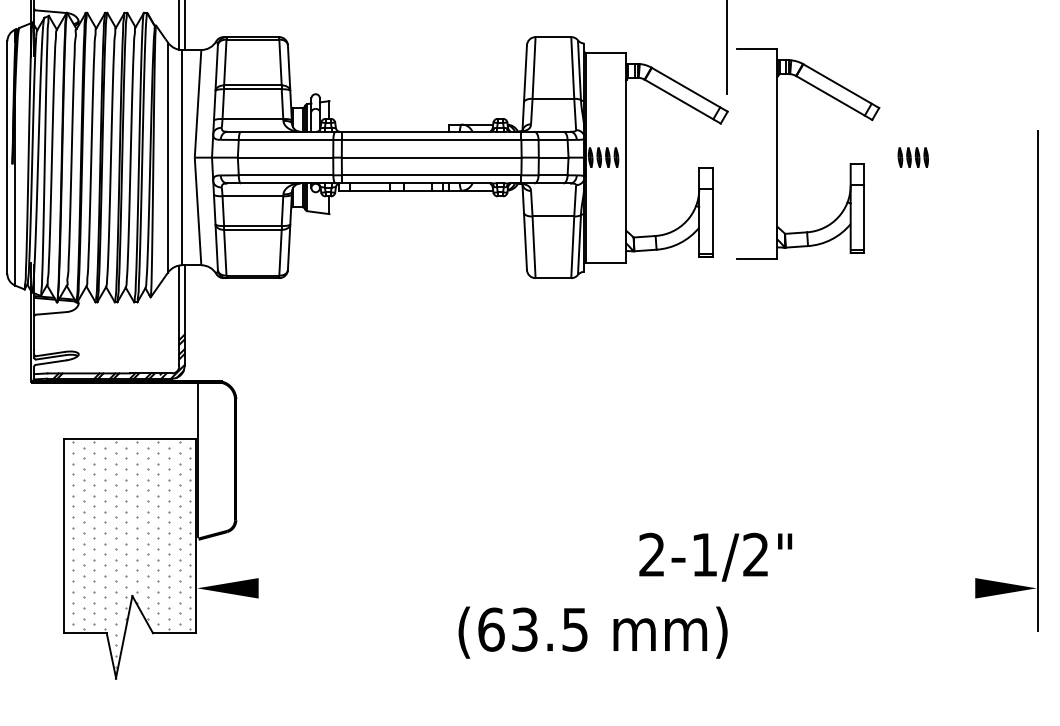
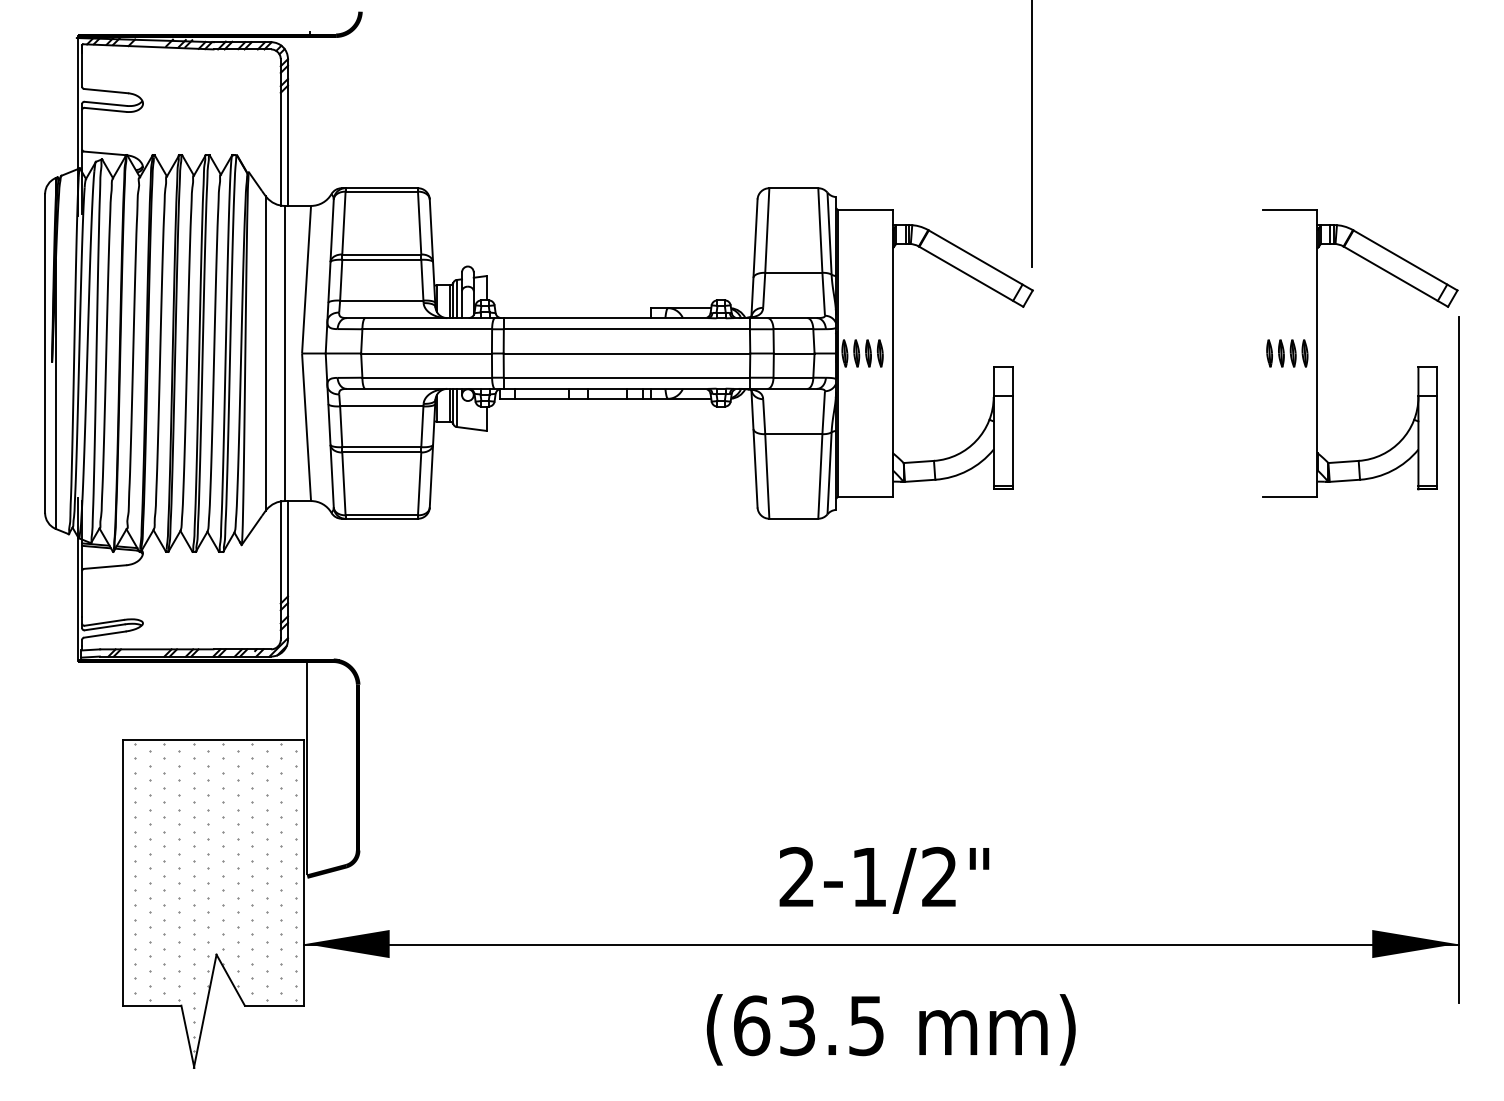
part: (777, 153) -> (1317, 353), moved
text: (715, 557) -> (884, 880), moved
line: (616, 588) -> (880, 944), added
text: (592, 632) -> (890, 1029), moved

